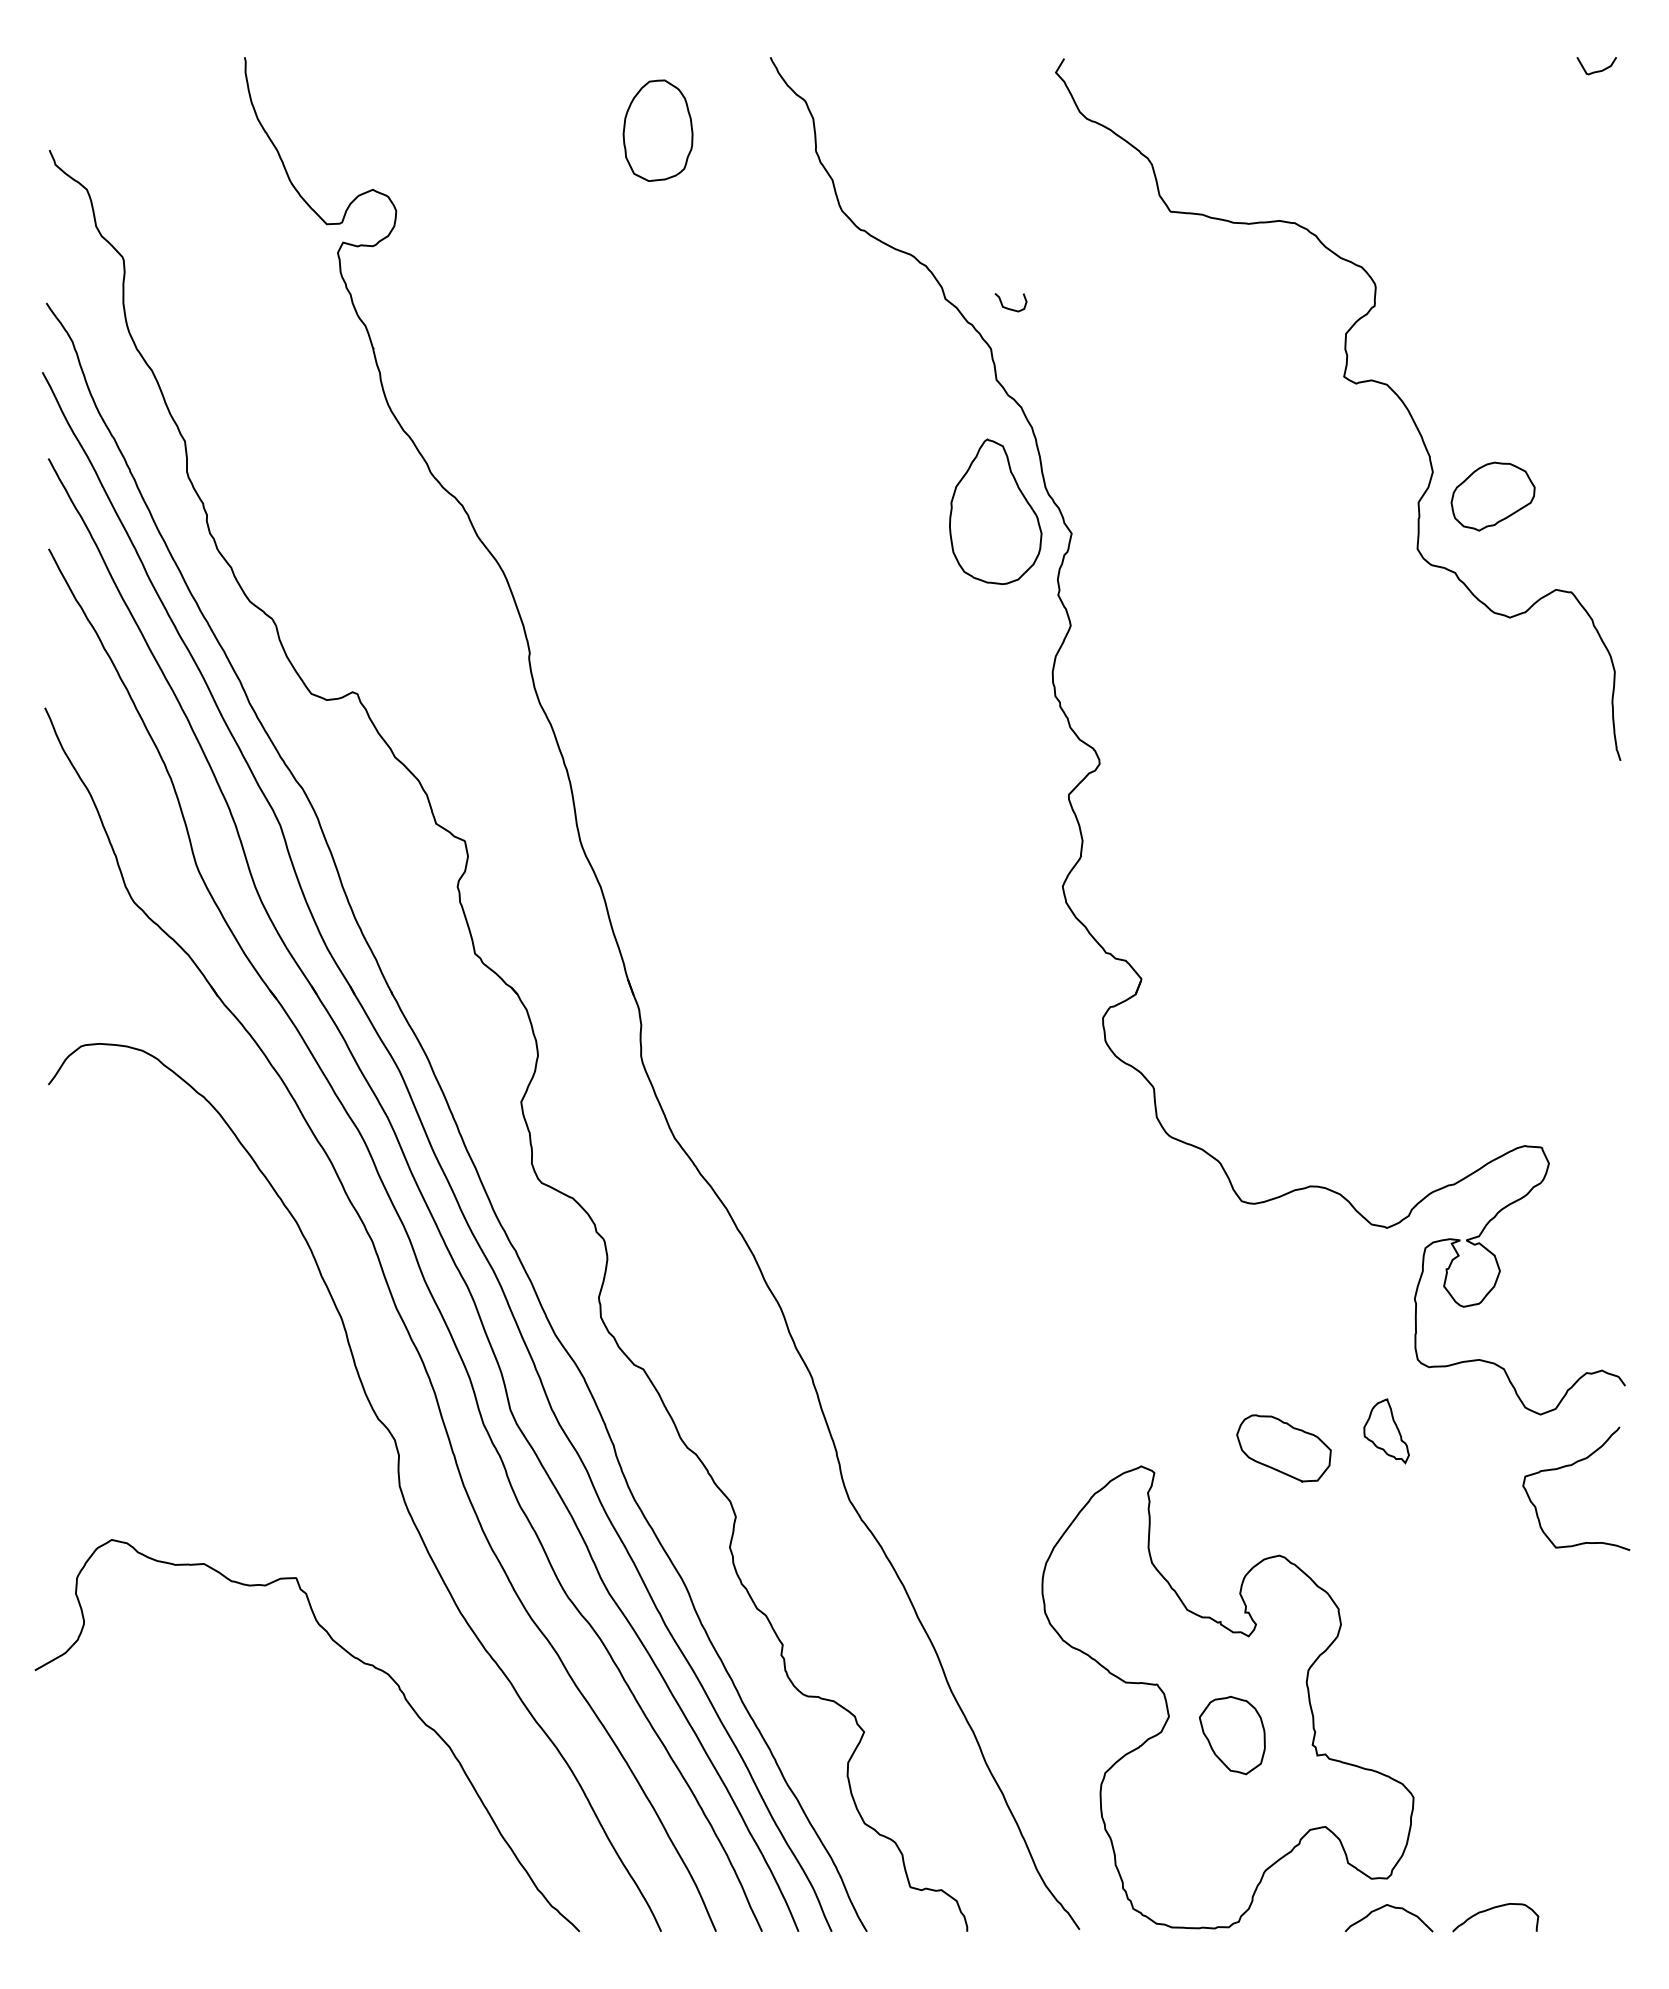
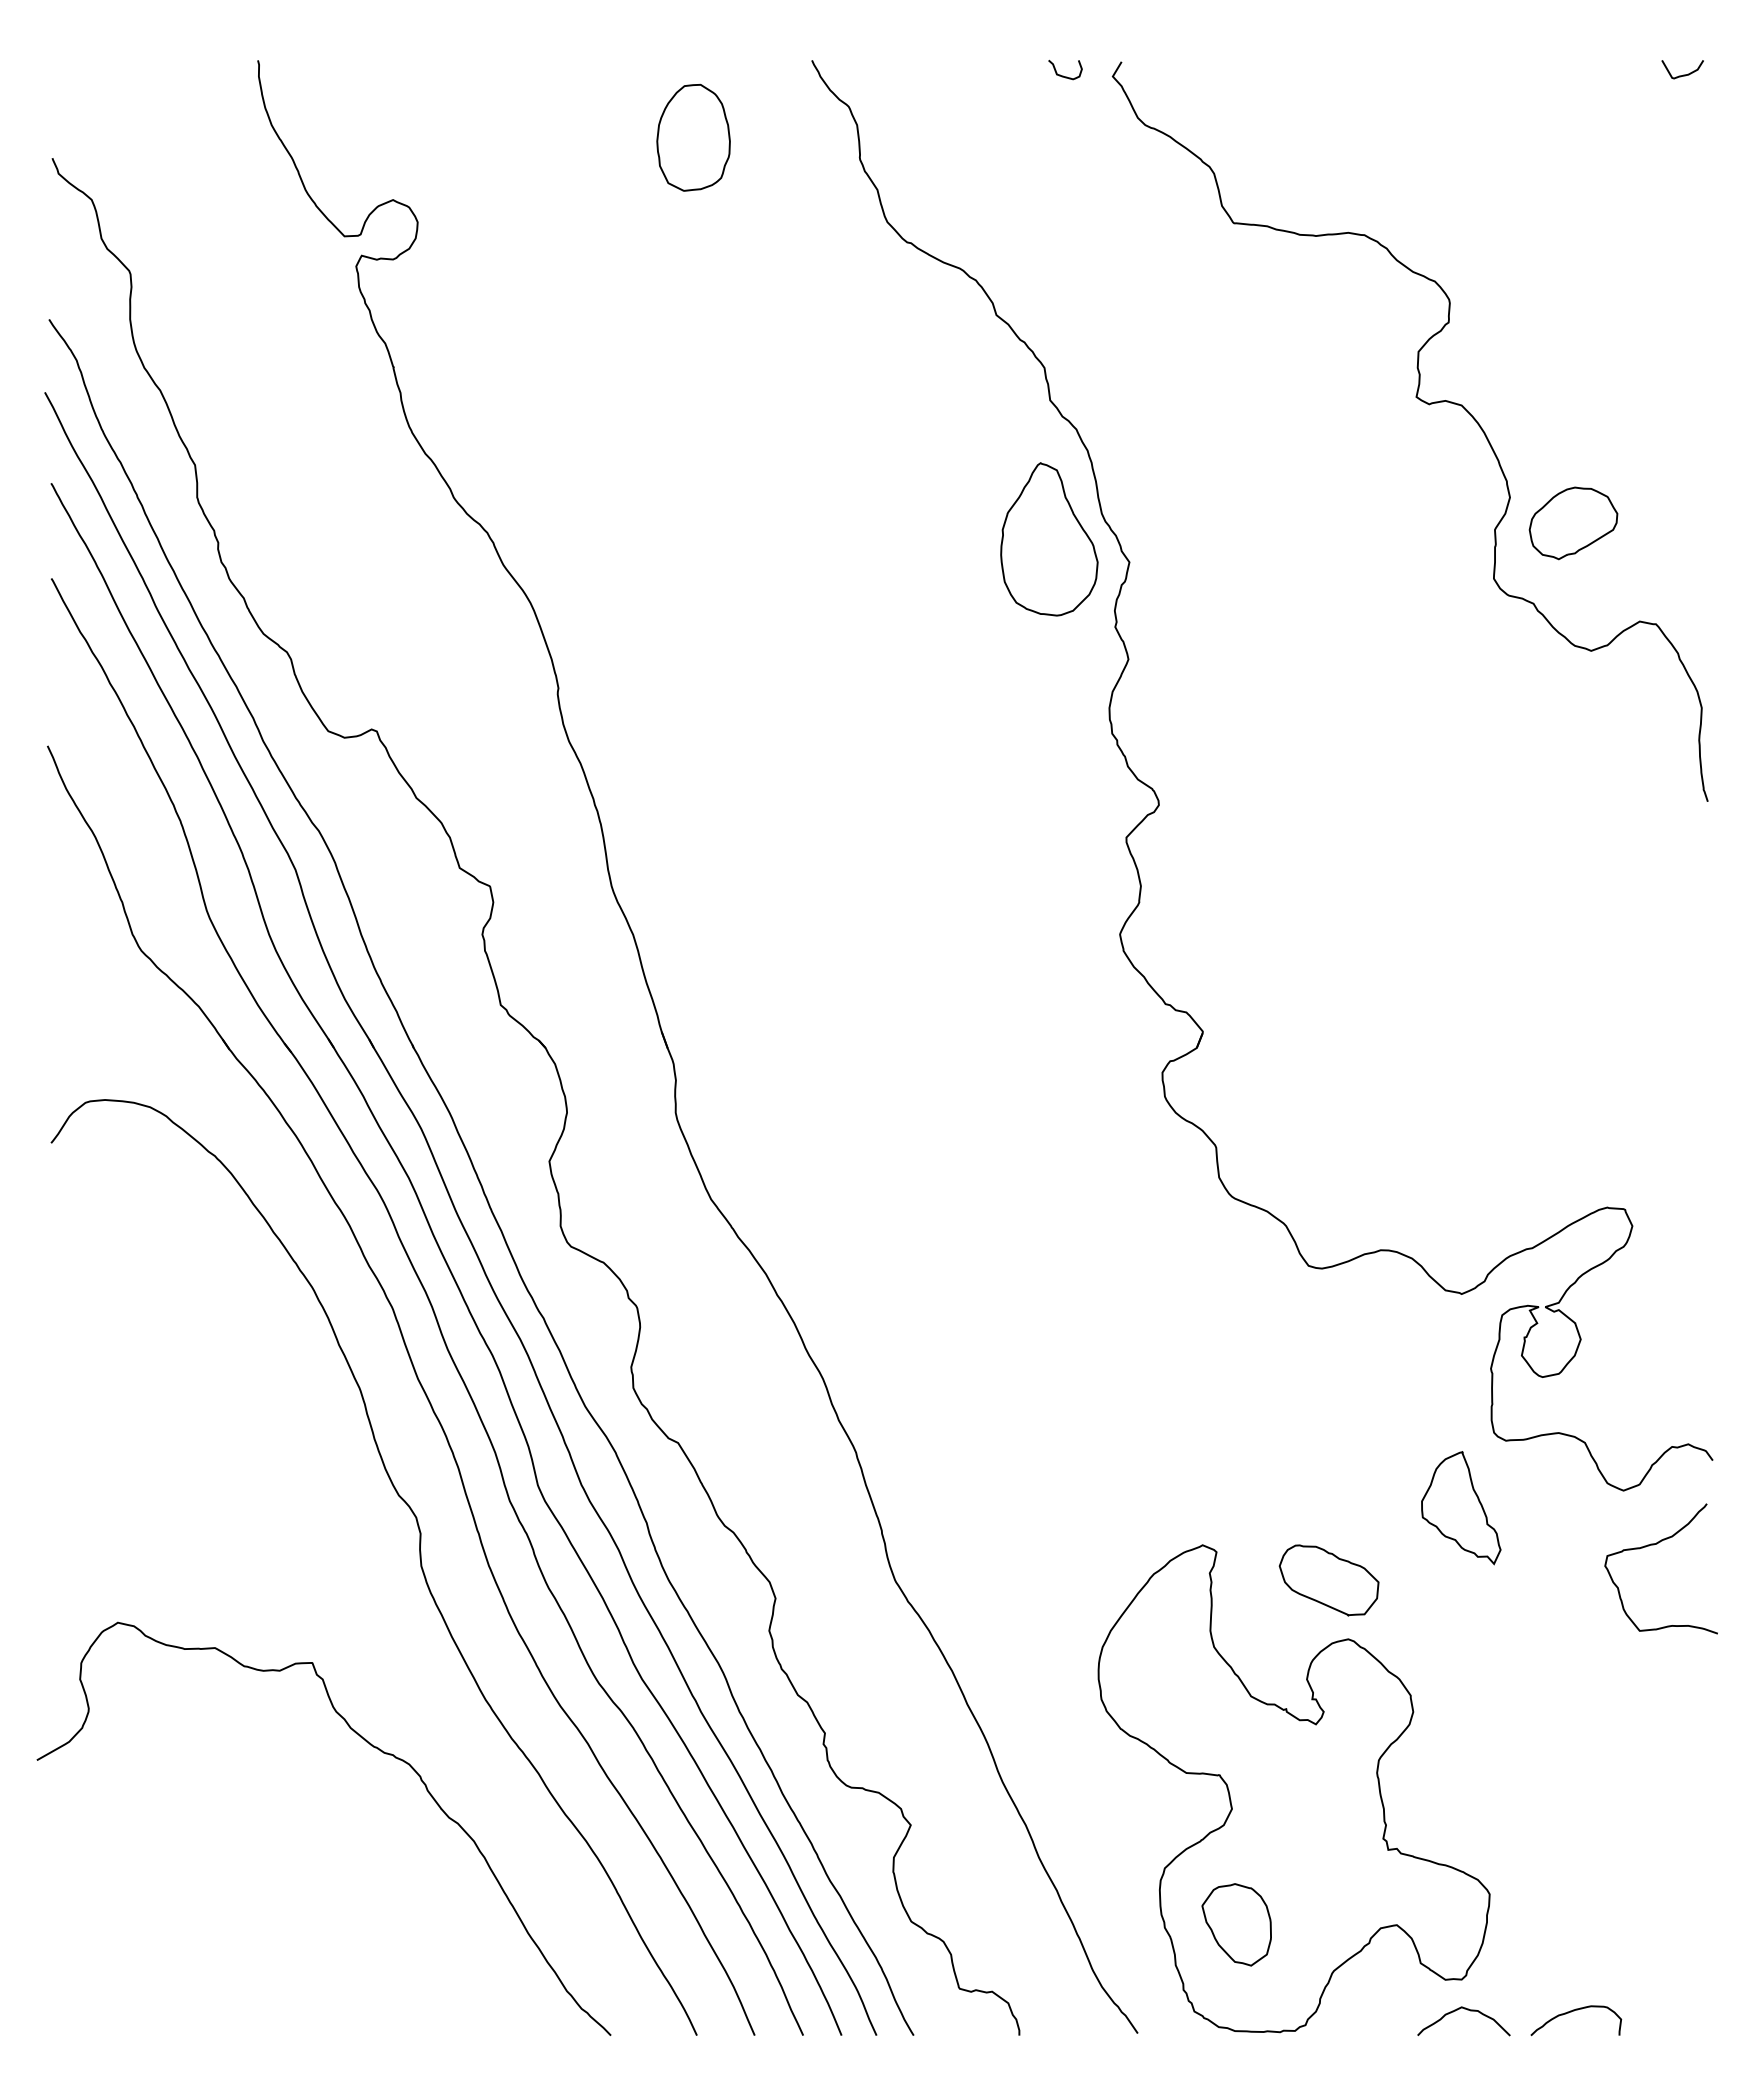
curve: (1009, 307) -> (1063, 75), moved
part: (1386, 1431) -> (1461, 1508), size x1.67
part: (1283, 1448) -> (1328, 1580), moved
part: (1232, 1735) -> (1236, 1924), moved

